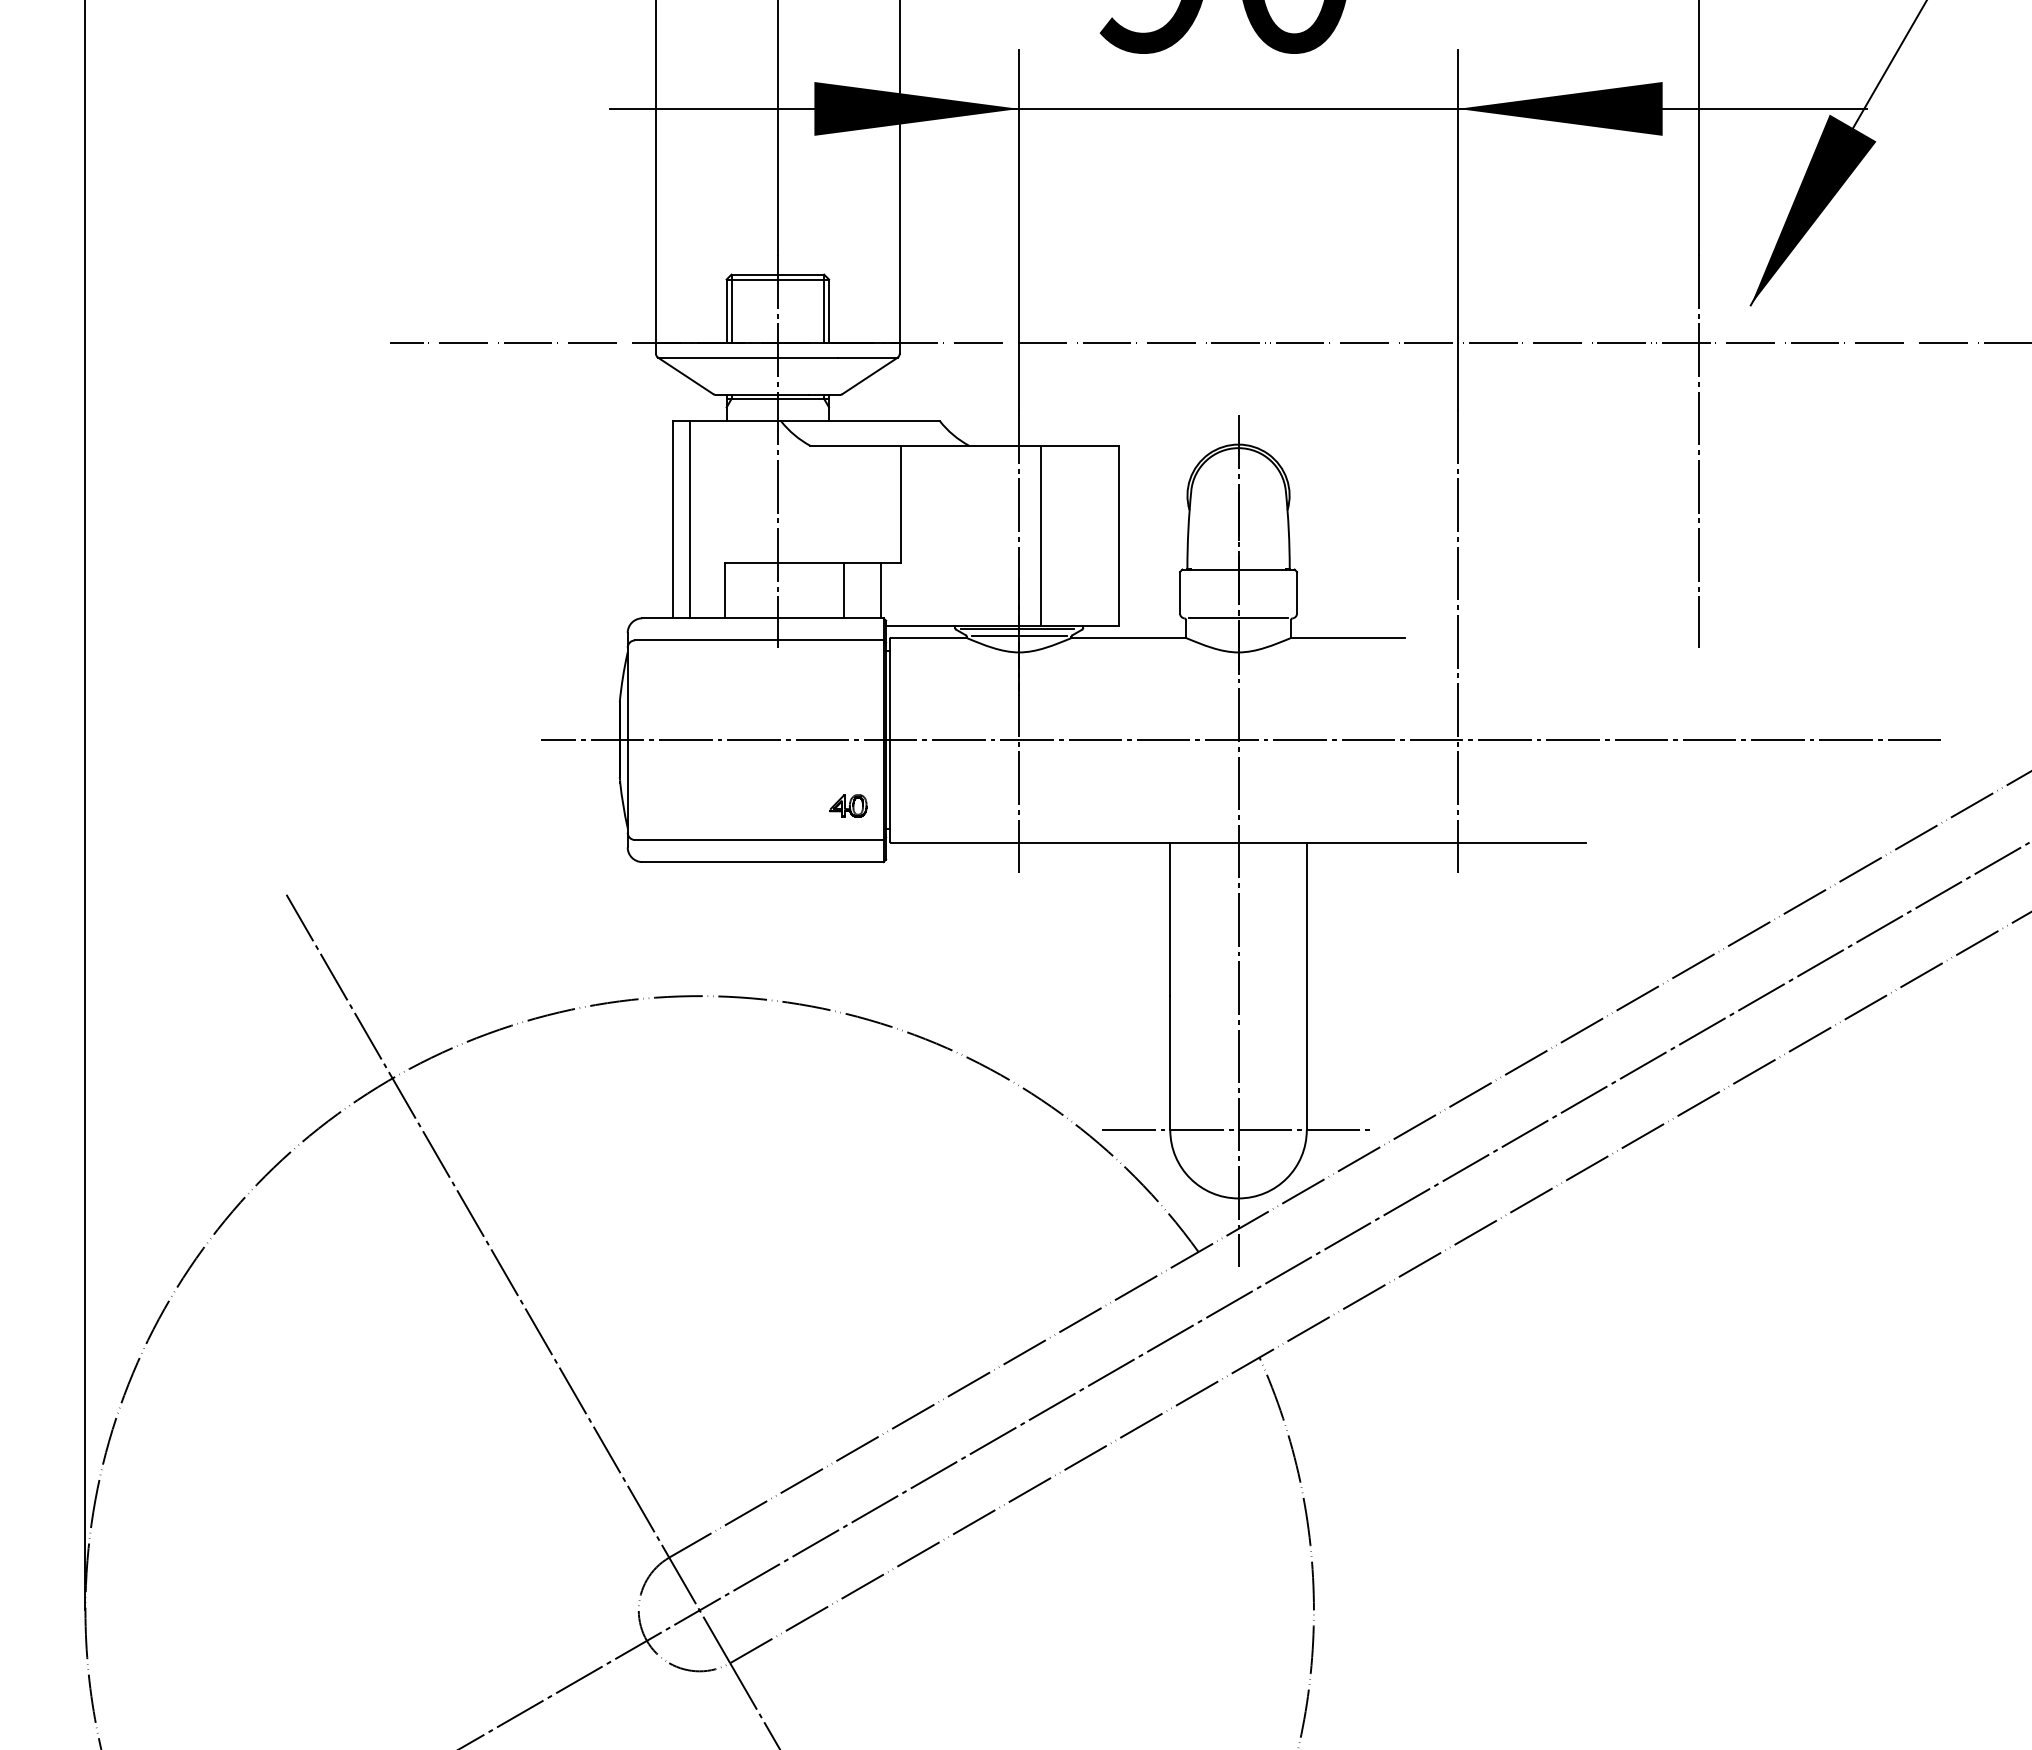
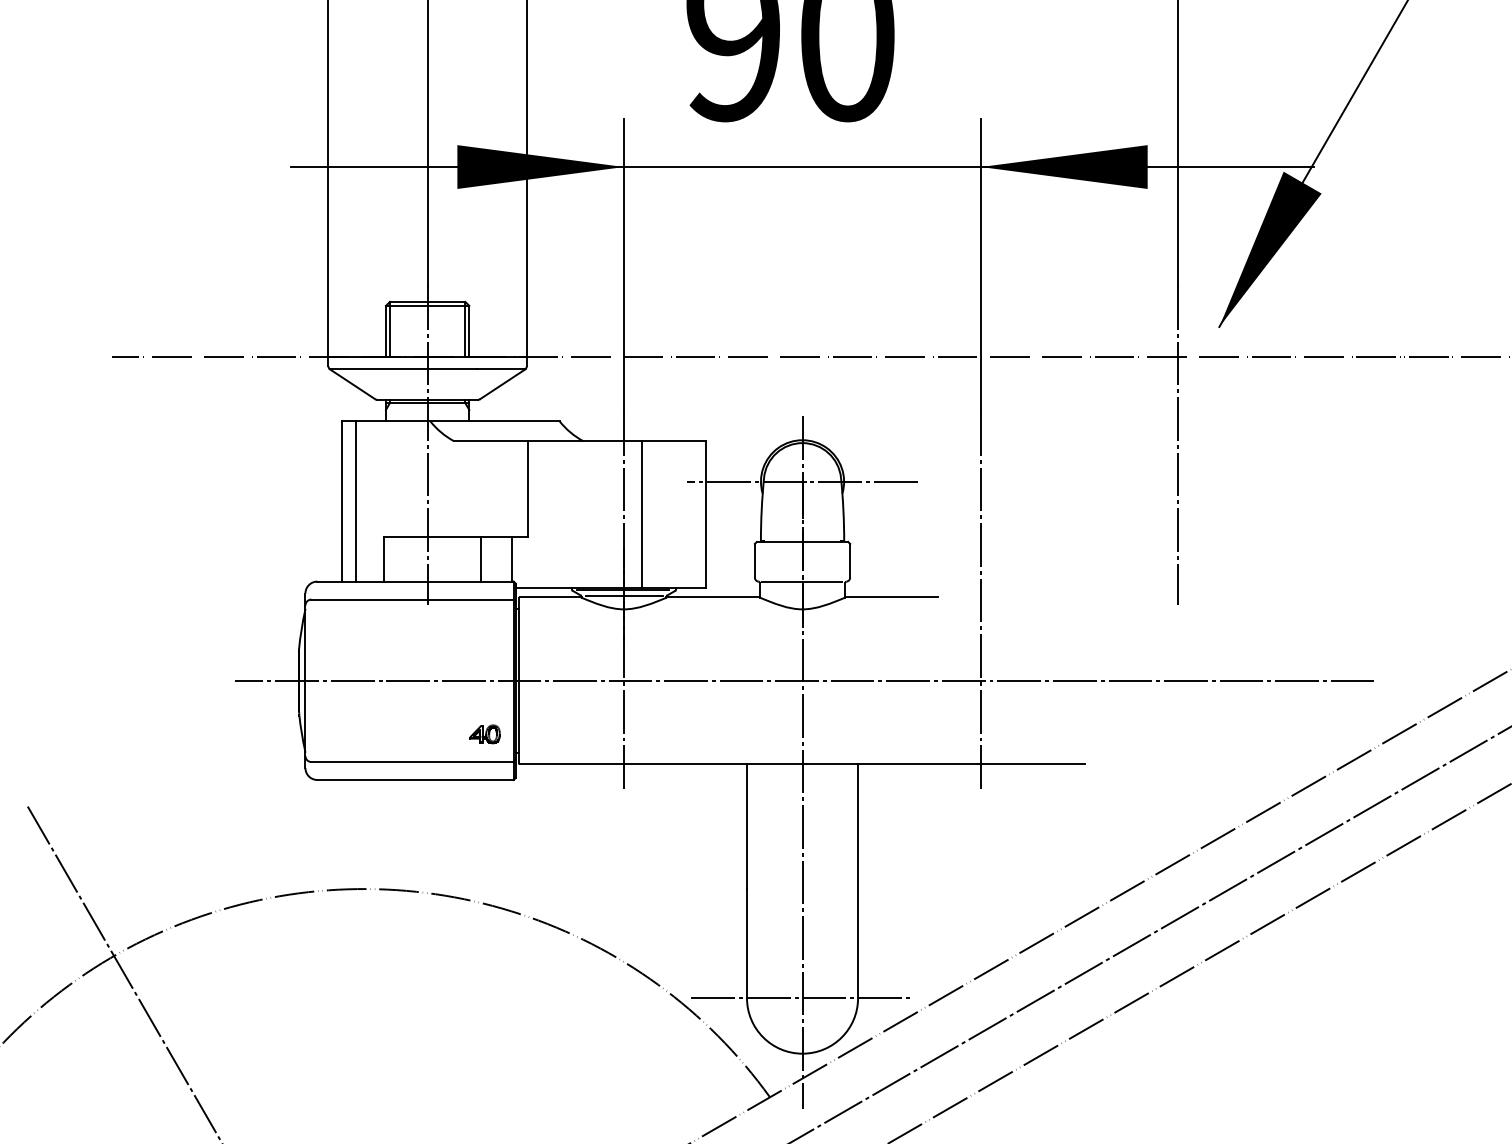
line: (1238, 495) -> (802, 481), added

